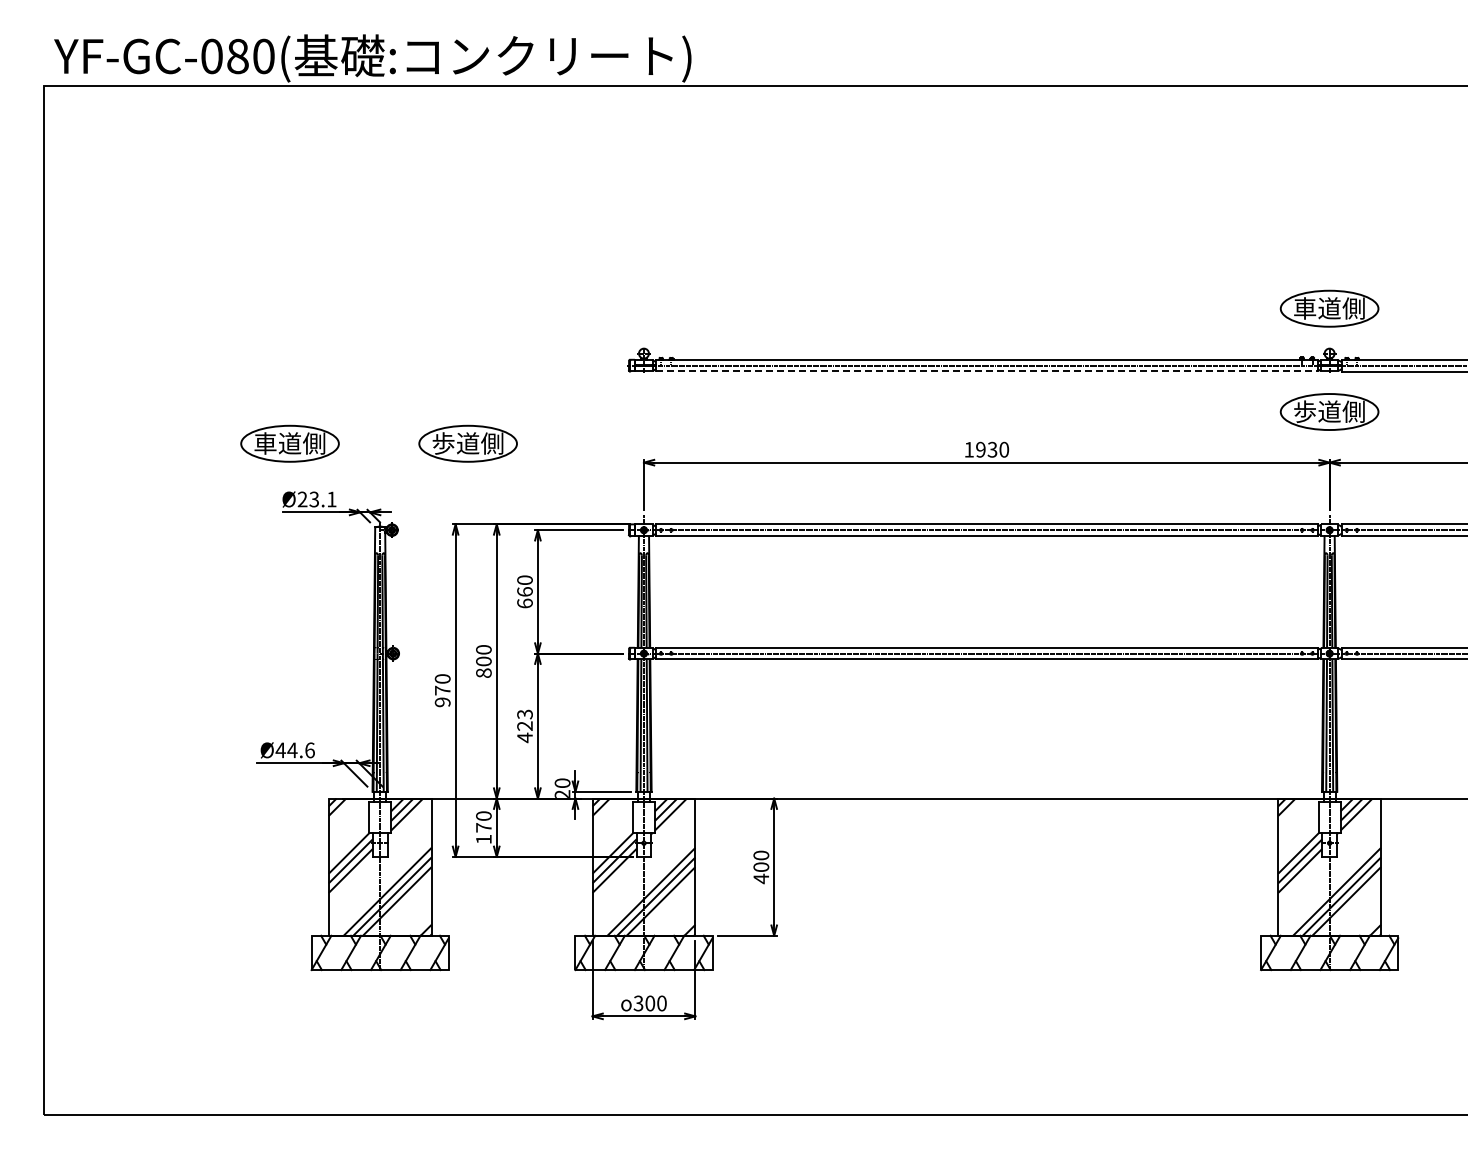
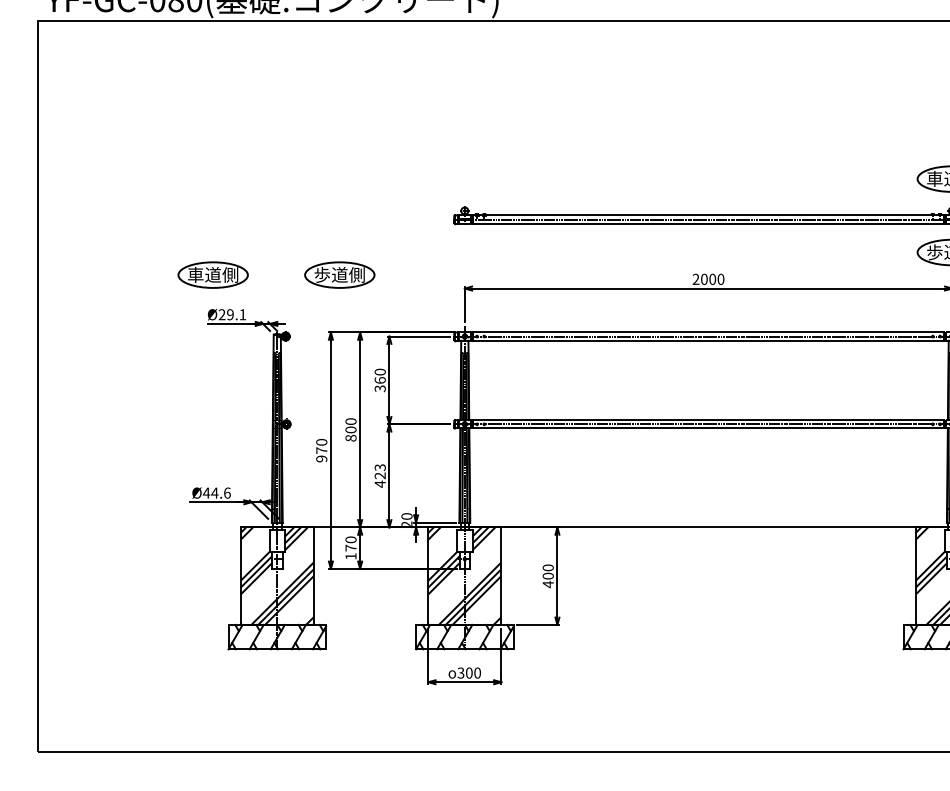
line: (986, 371) -> (708, 223), dashed -> solid
text: (980, 449) -> (704, 279), 1930 -> 2000
text: (313, 499) -> (229, 314), Ø23.1 -> Ø29.1
text: (524, 603) -> (379, 388), 660 -> 360

